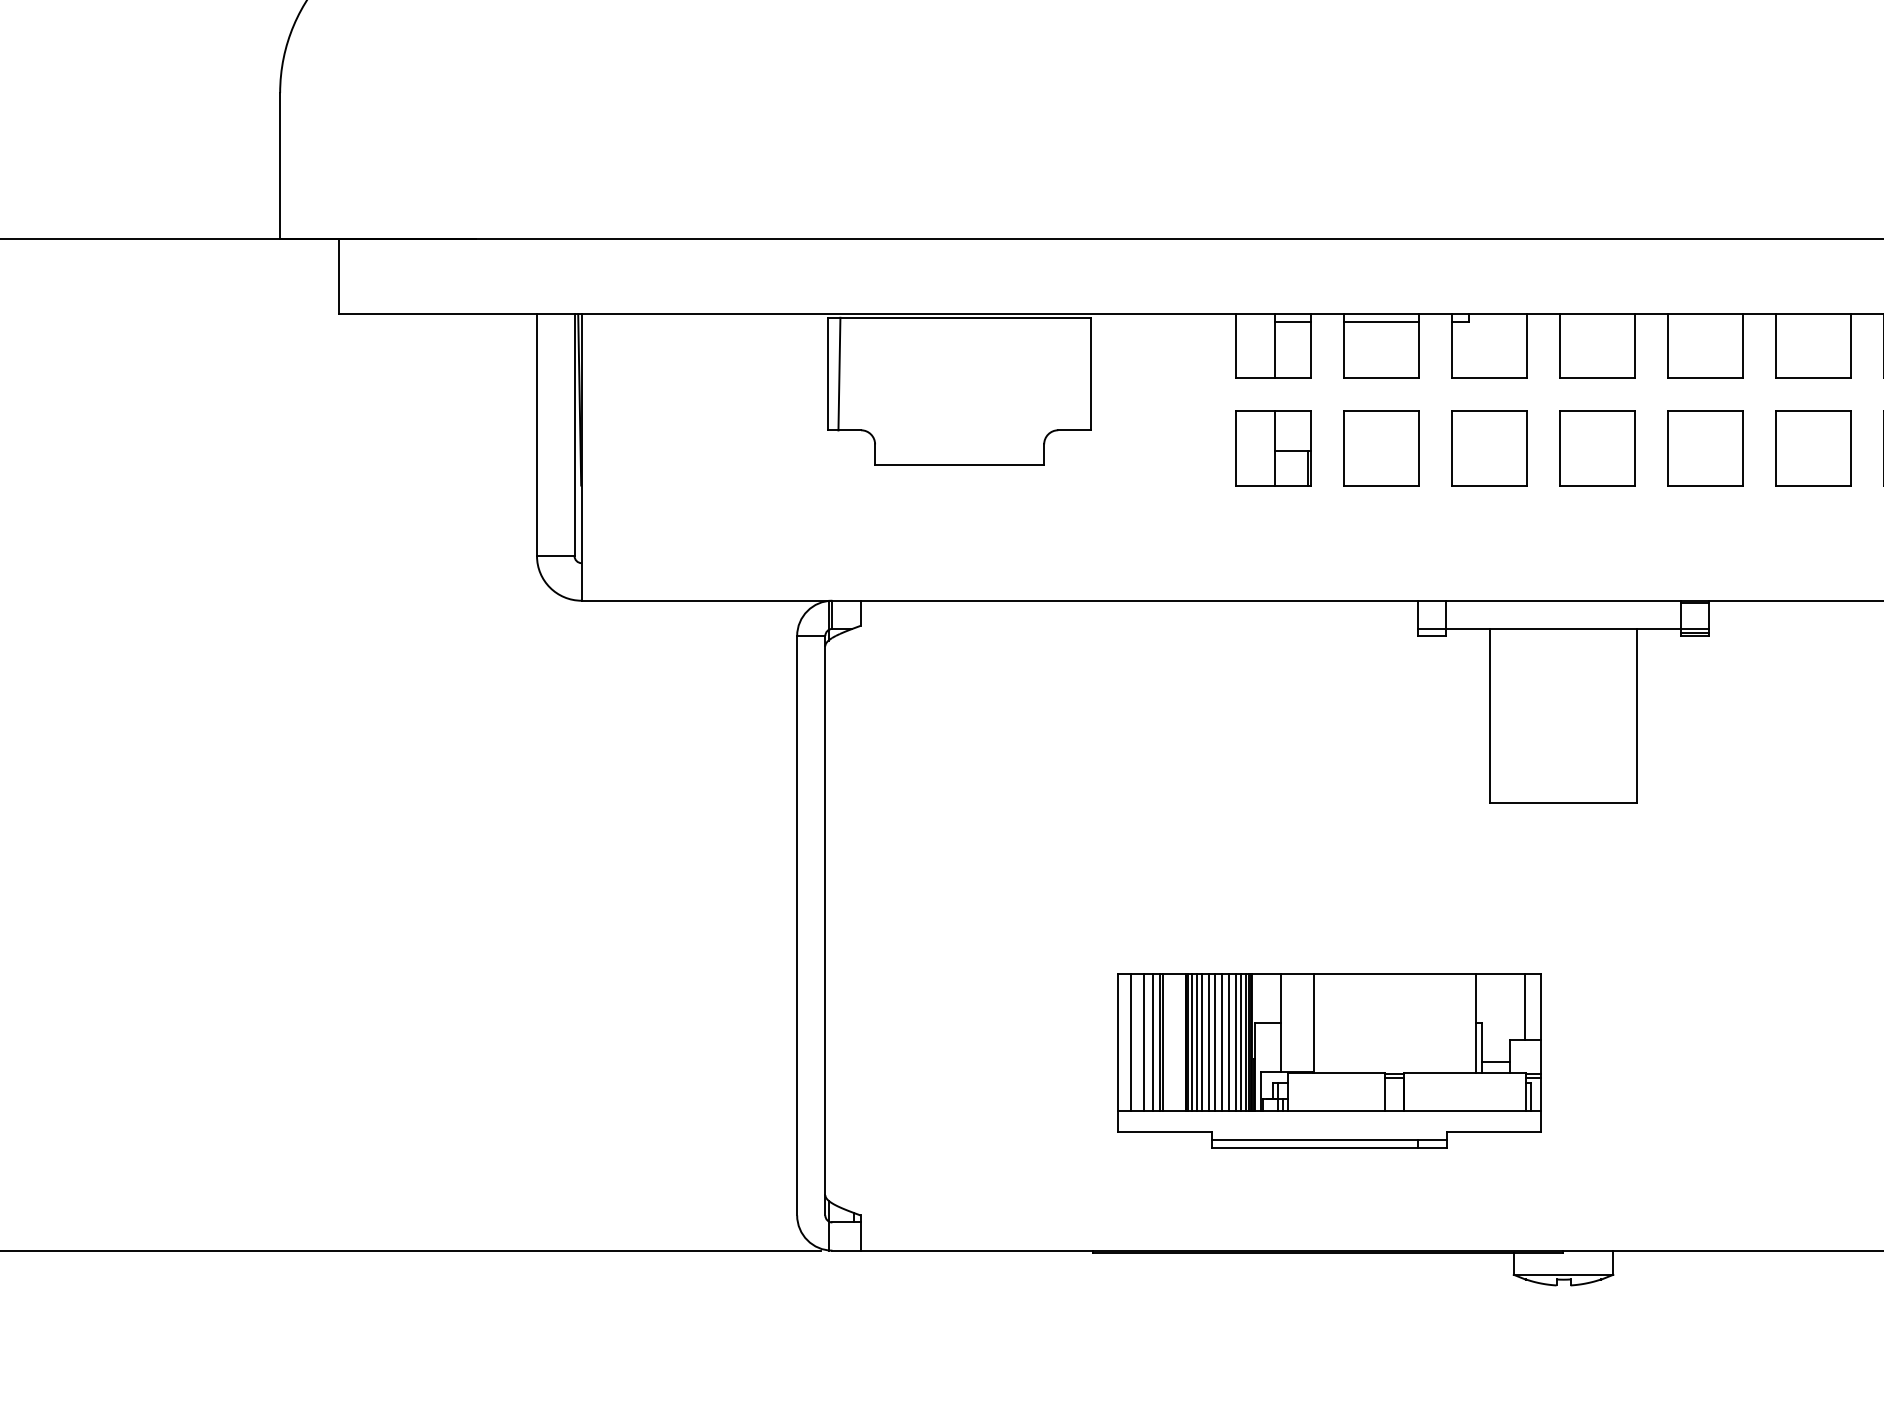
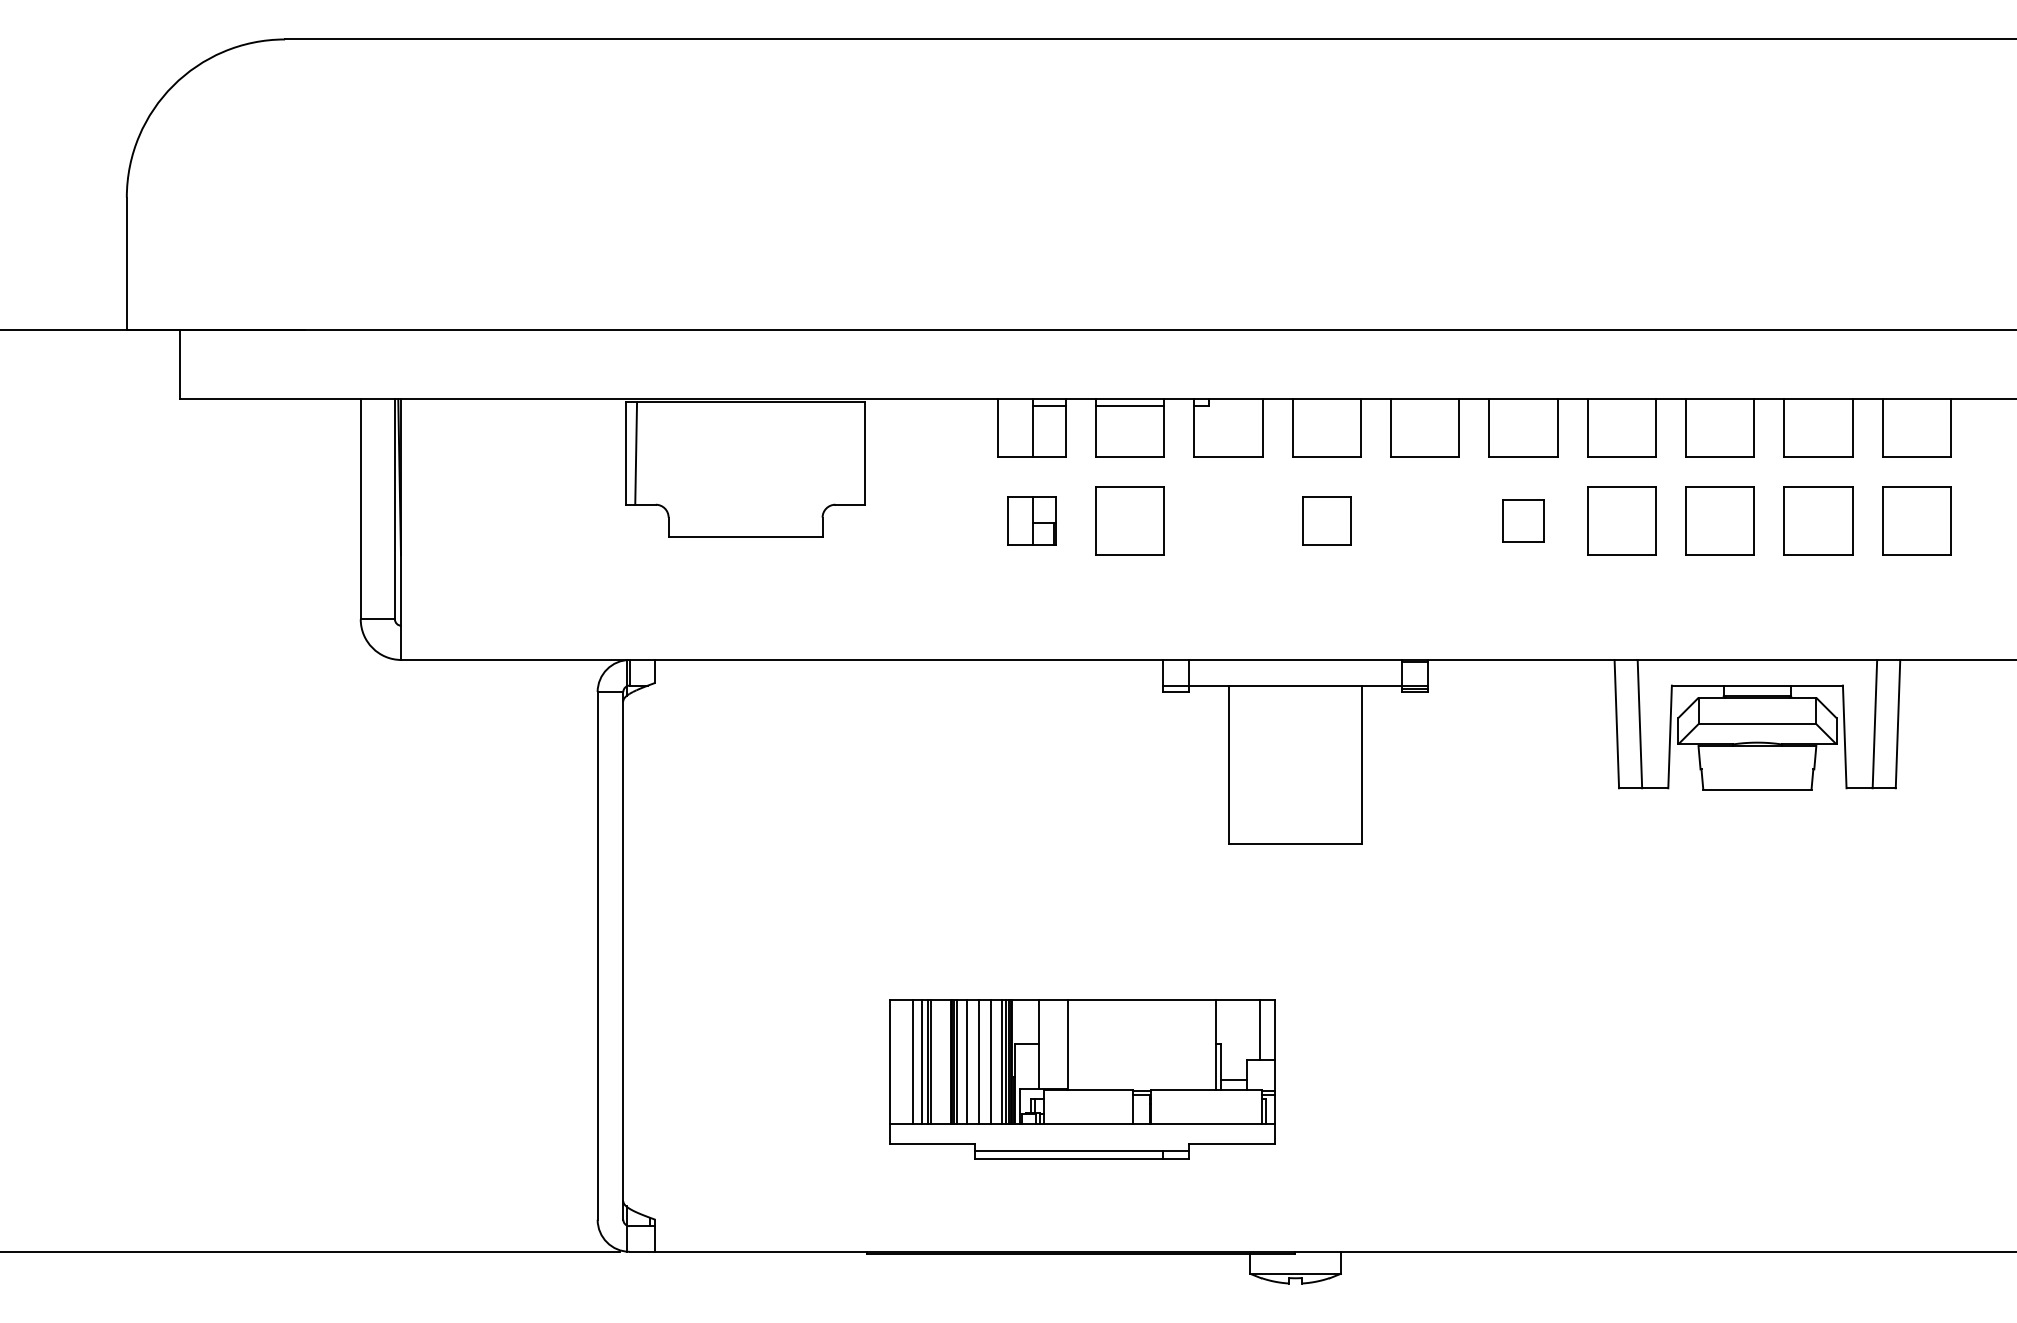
part: (1273, 447) -> (1031, 520), size x0.7
part: (1489, 447) -> (1228, 520), removed
part: (1597, 447) -> (1326, 520), size x0.7
part: (1705, 447) -> (1424, 520), removed
part: (1813, 447) -> (1523, 520), size x0.6
line: (1130, 1041) -> (901, 1061), removed
line: (1196, 1041) -> (961, 1061), removed
line: (1208, 1041) -> (972, 1061), removed
line: (1221, 1041) -> (984, 1061), removed
line: (1235, 1041) -> (996, 1061), removed

